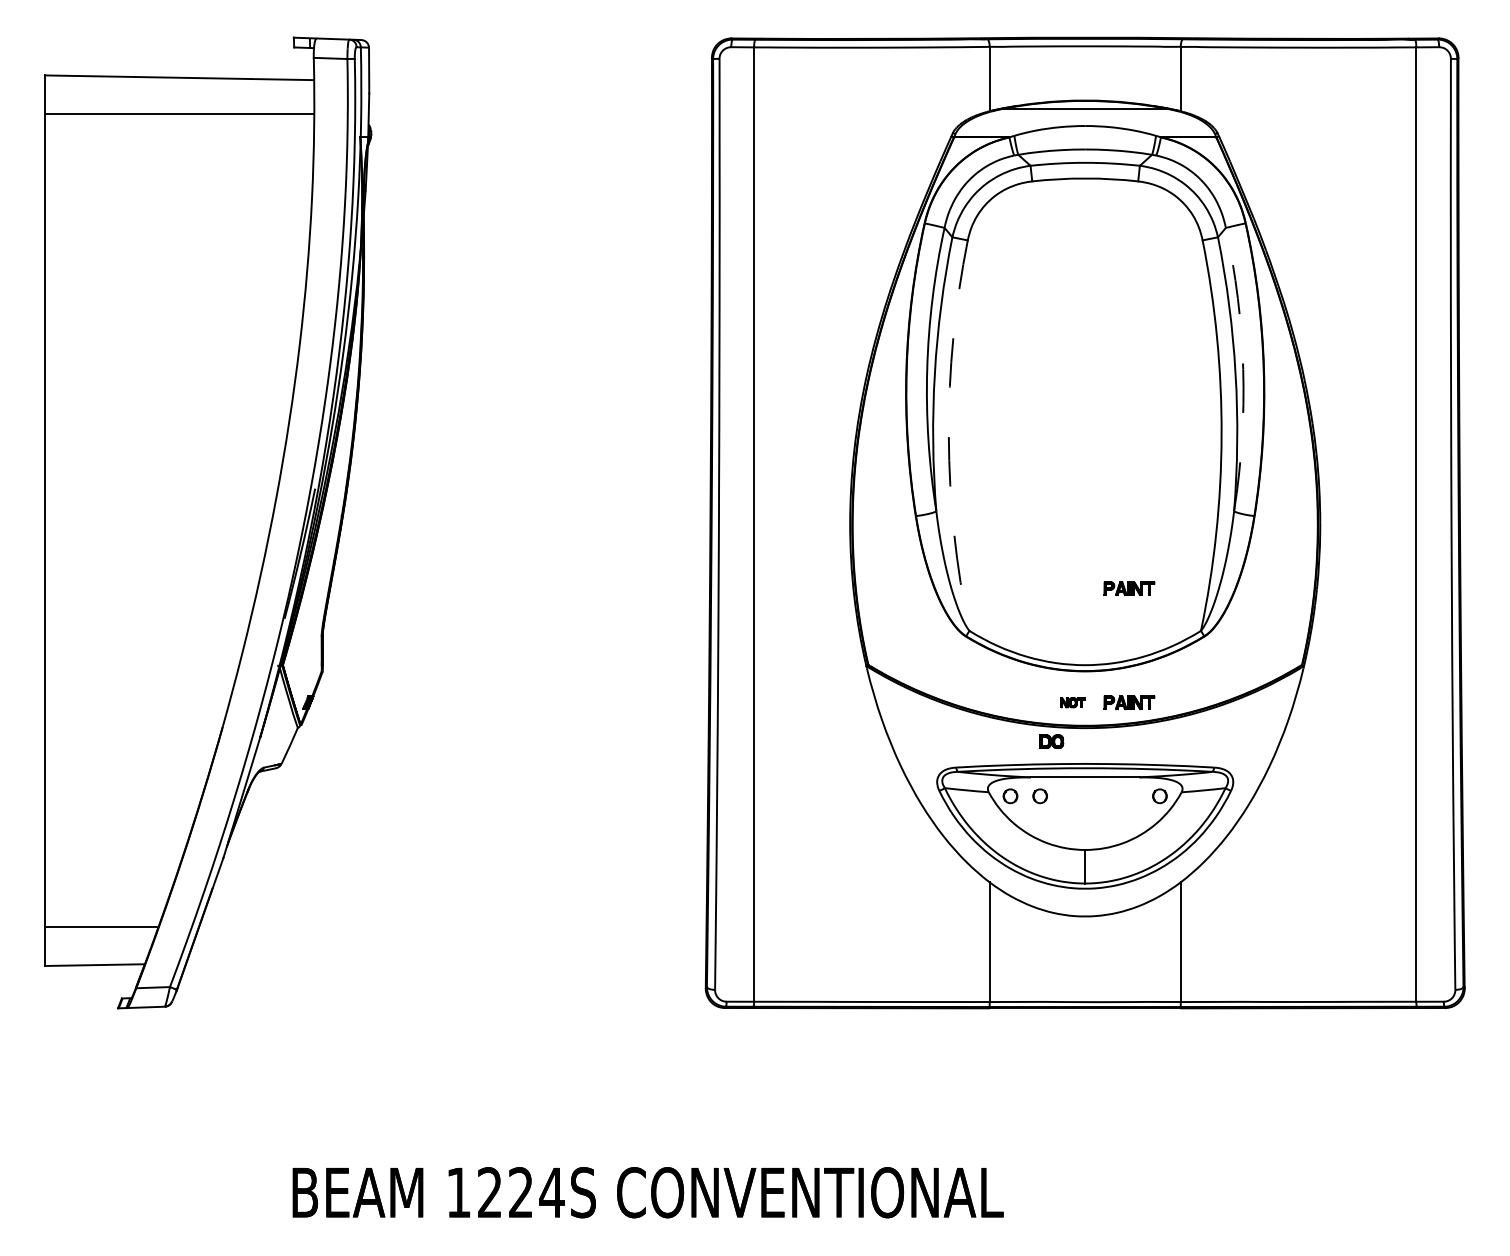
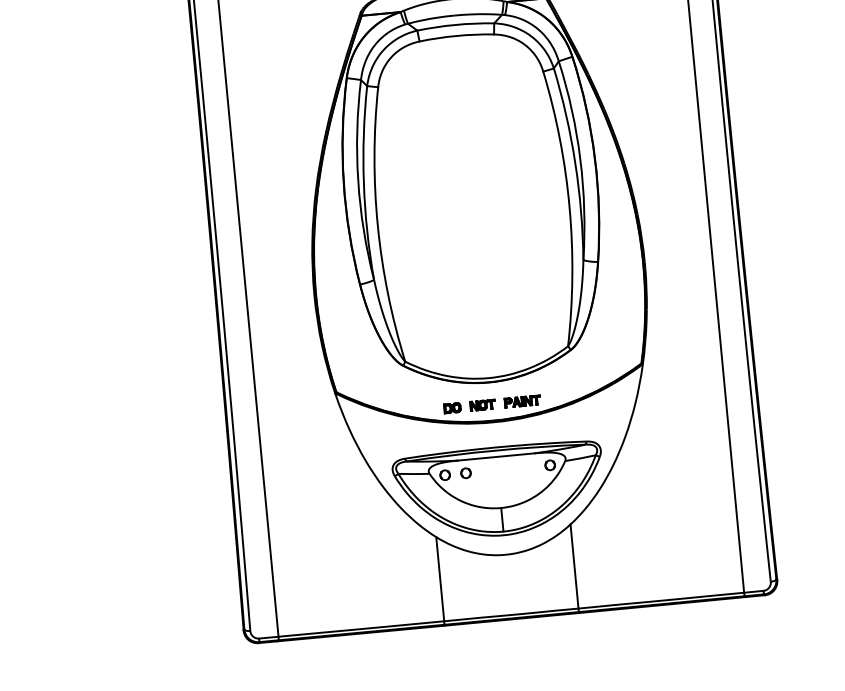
arc: (1243, 369) -> (580, 159), dashed -> solid
arc: (948, 435) -> (377, 225), dashed -> solid
part: (1129, 588) -> (515, 321), removed
part: (1072, 702) -> (482, 405), size x1.43
part: (1051, 741) -> (452, 408), moved

